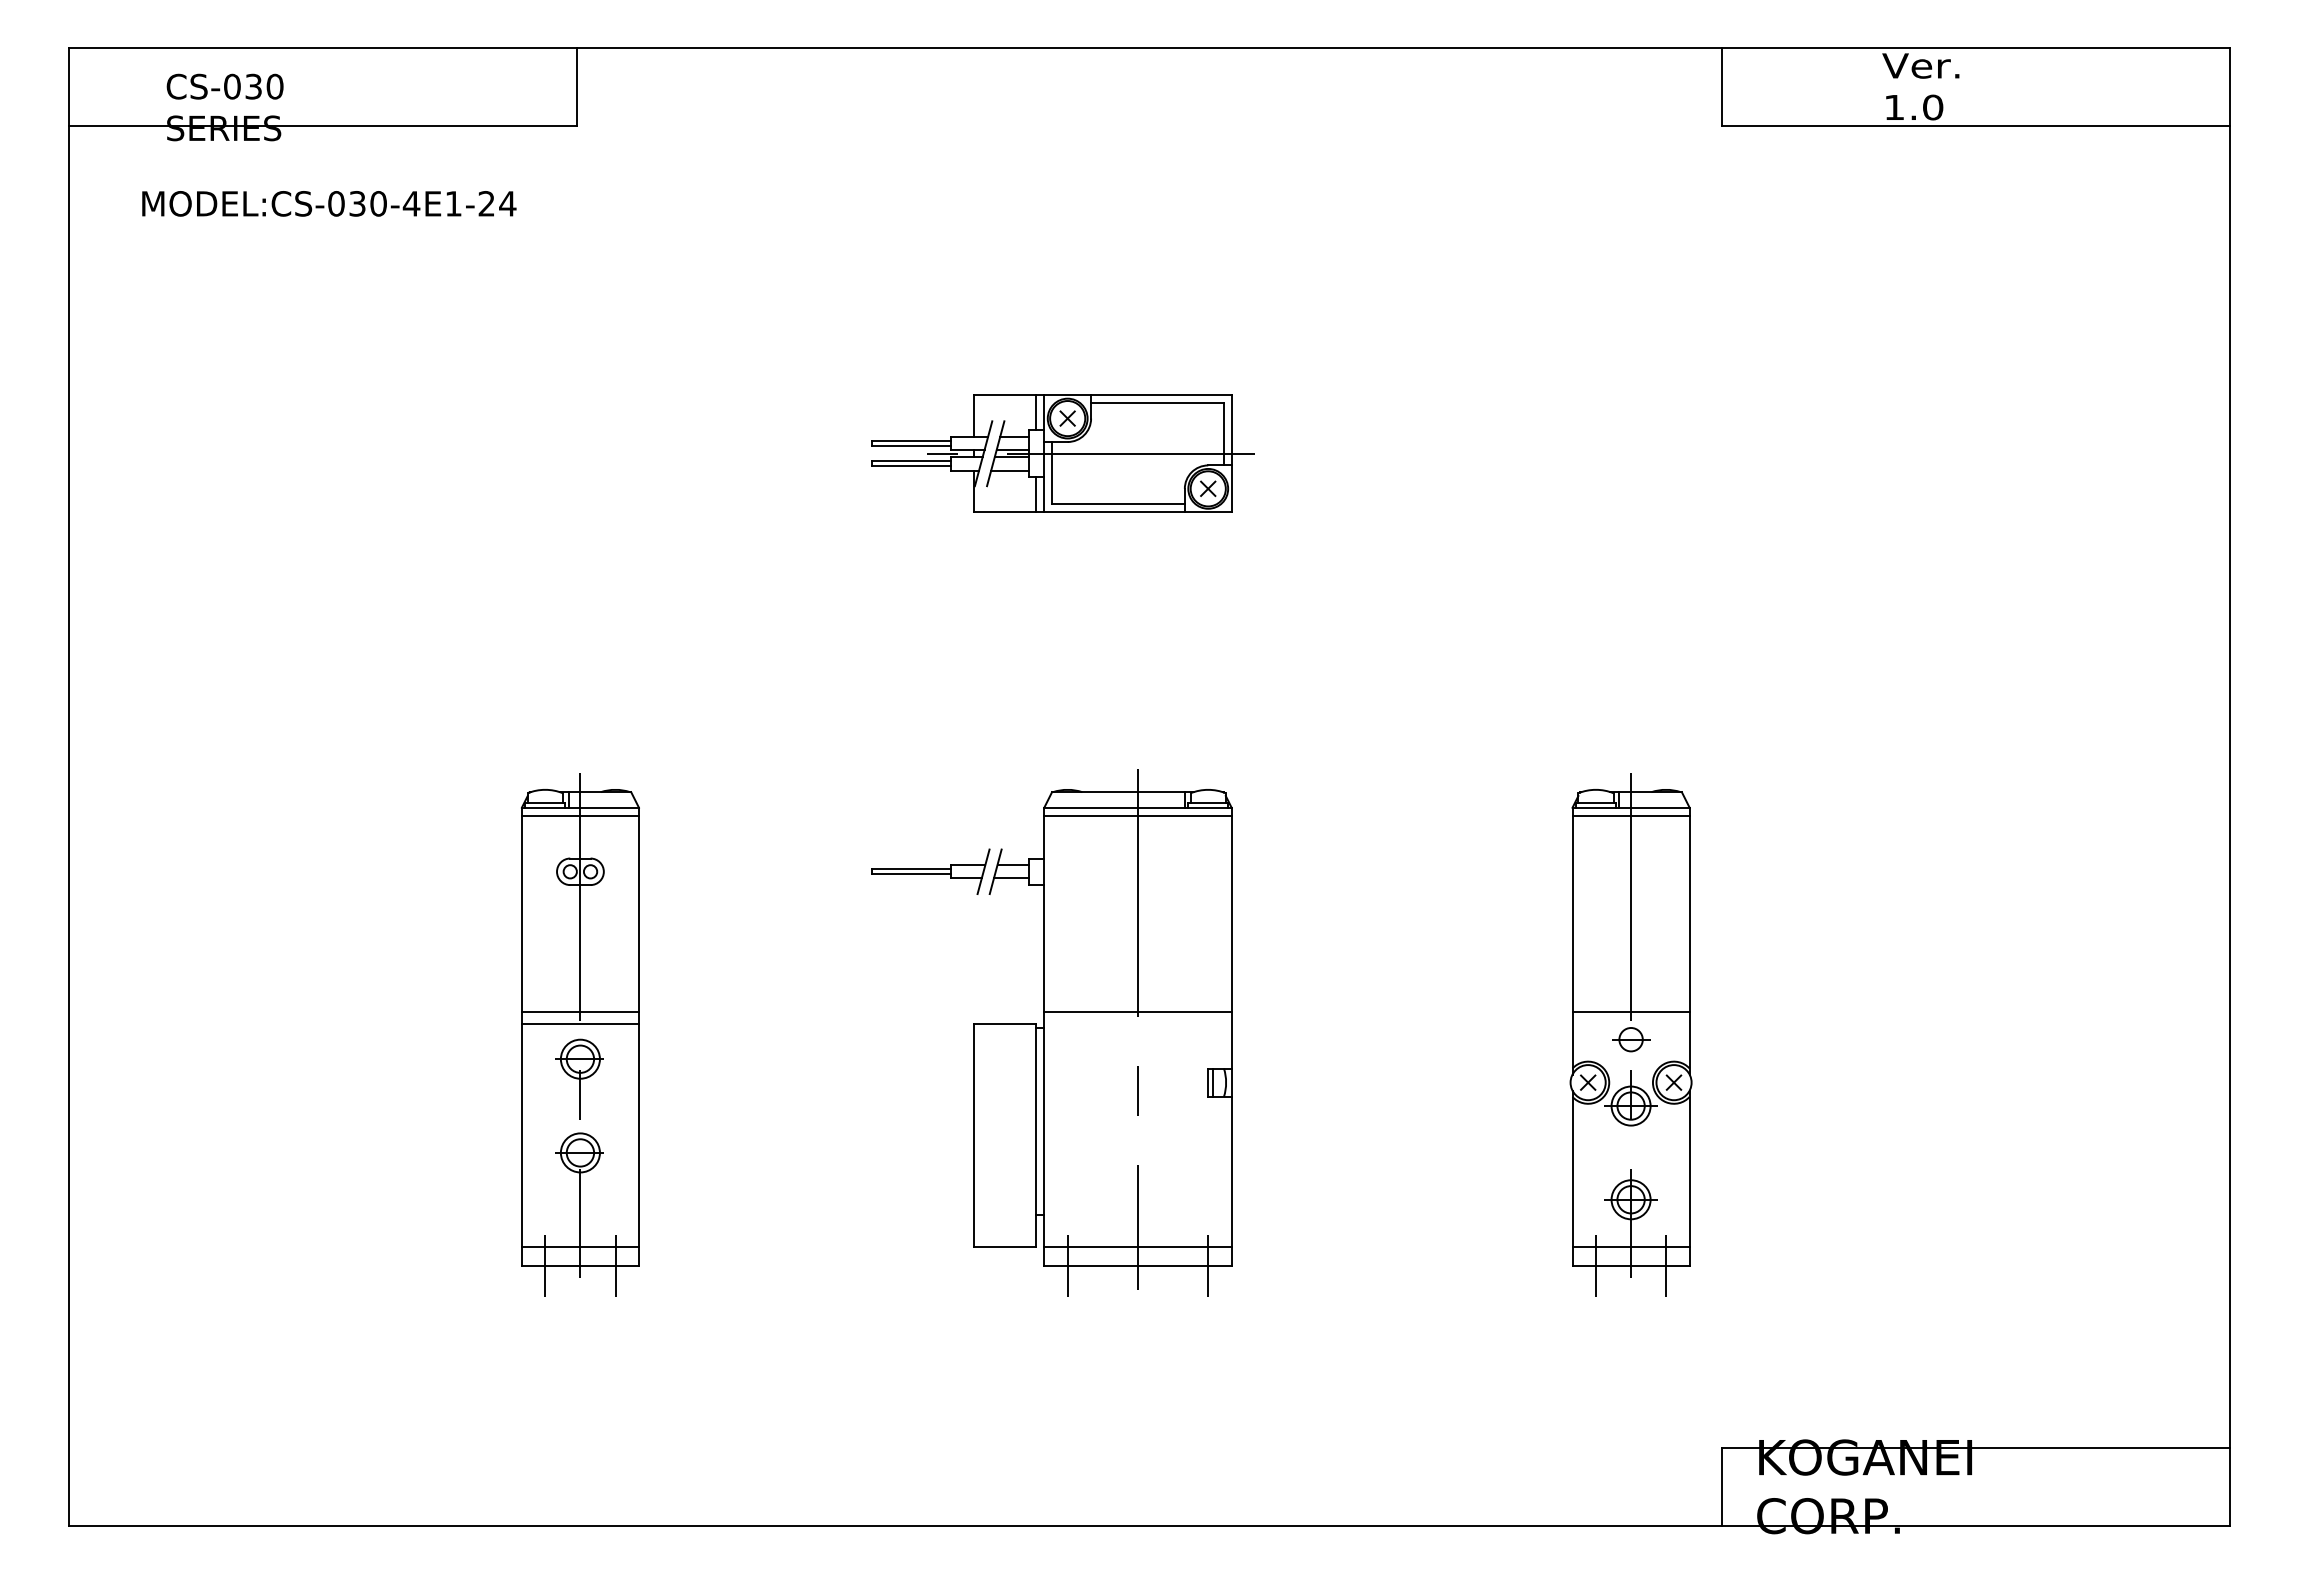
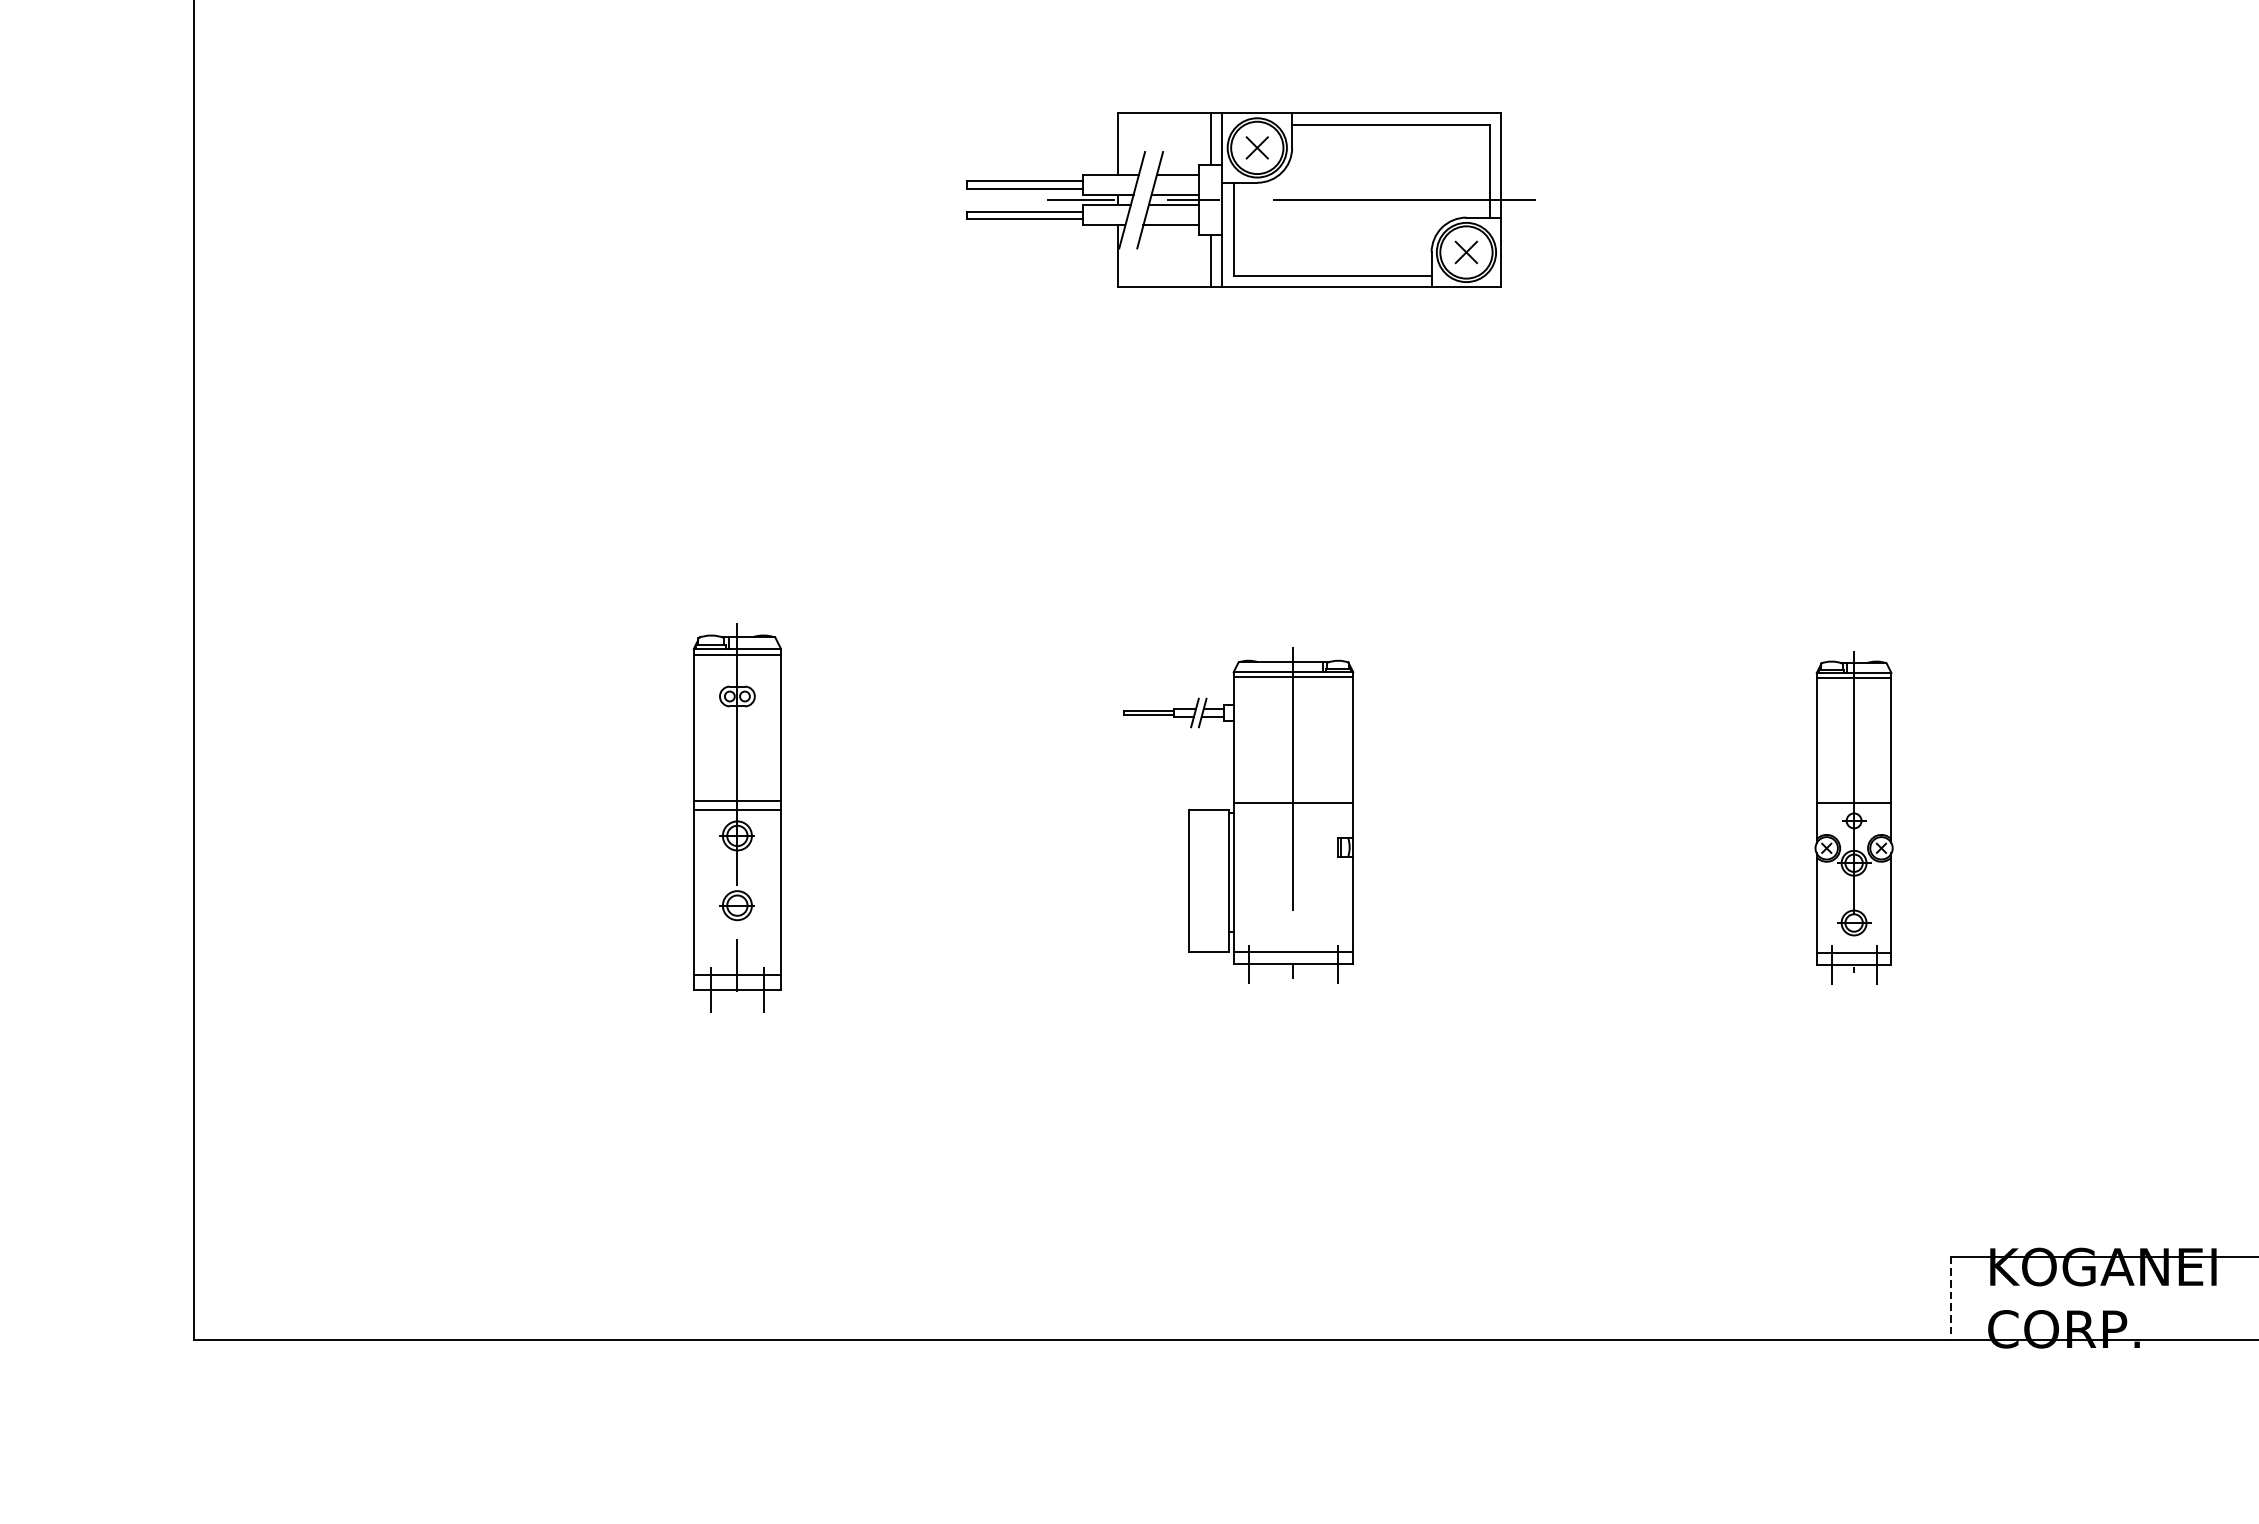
part: (1062, 453) -> (1249, 199), size x1.4
part: (1051, 1032) -> (1238, 815), size x0.6
part: (580, 1034) -> (737, 817), size x0.7
part: (1630, 1034) -> (1853, 817), size x0.6
line: (1722, 1487) -> (1951, 1298), solid -> dashed

